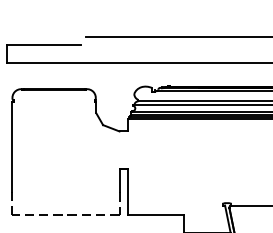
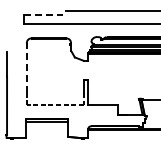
line: (43, 44) -> (43, 14), solid -> dashed
line: (11, 147) -> (26, 69), solid -> dashed

